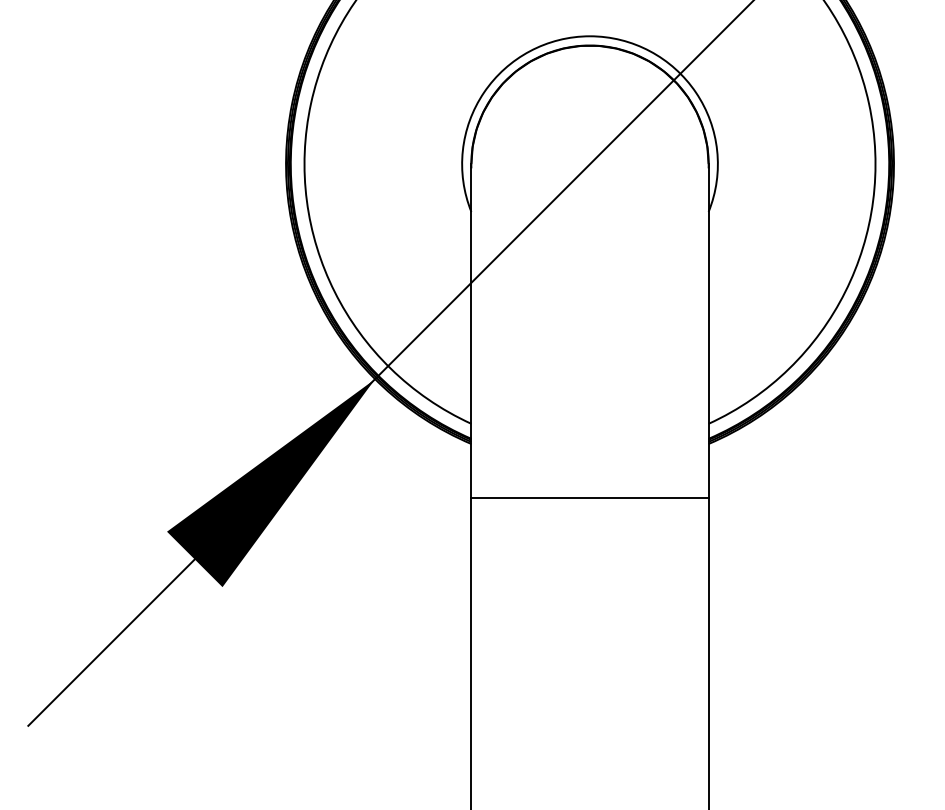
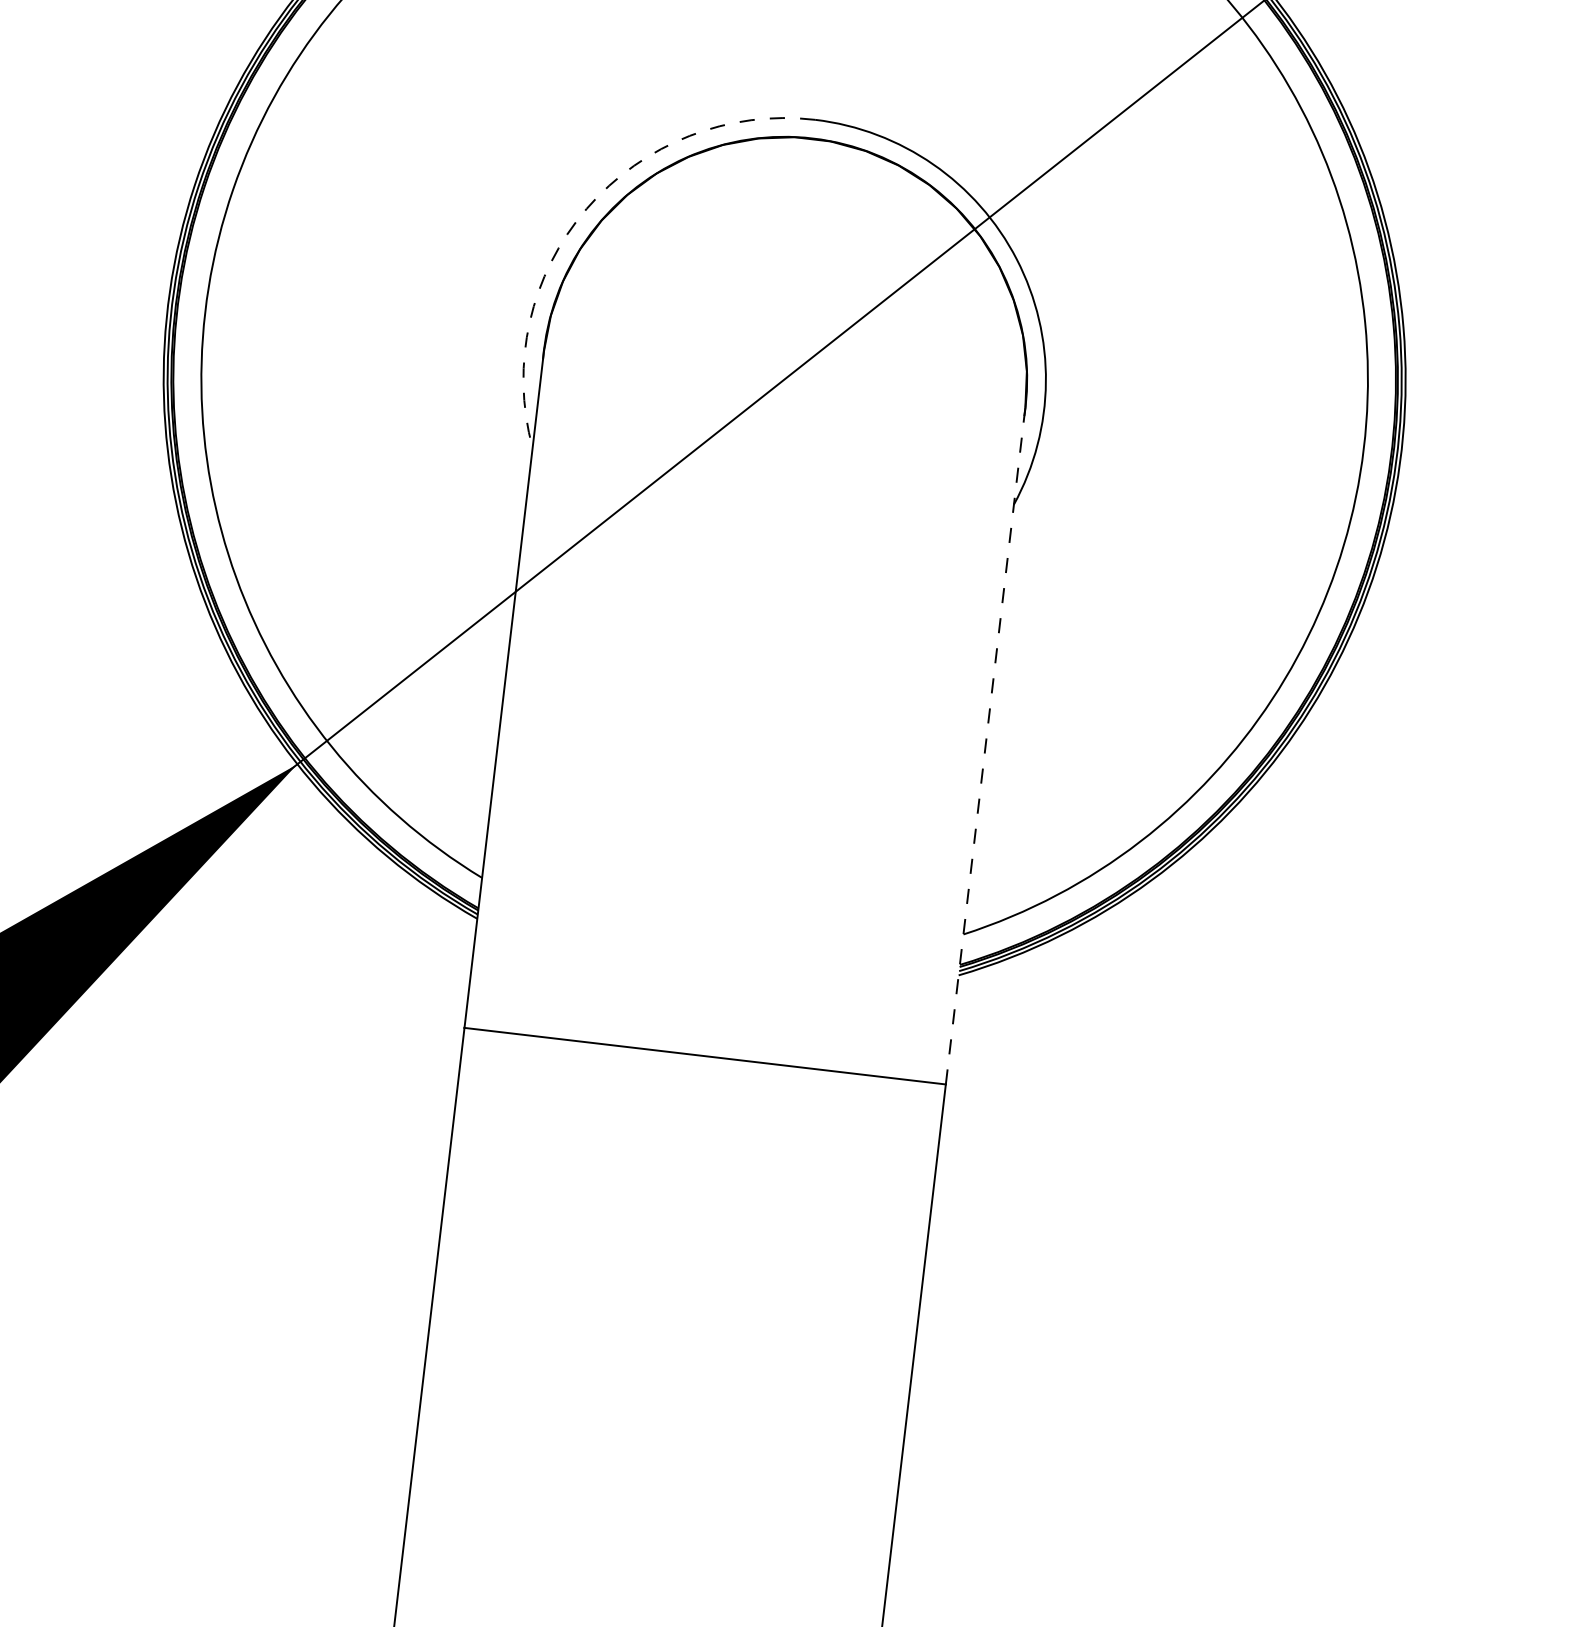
arc: (484, 92) -> (587, 208), solid -> dashed
line: (708, 330) -> (985, 745), solid -> dashed

